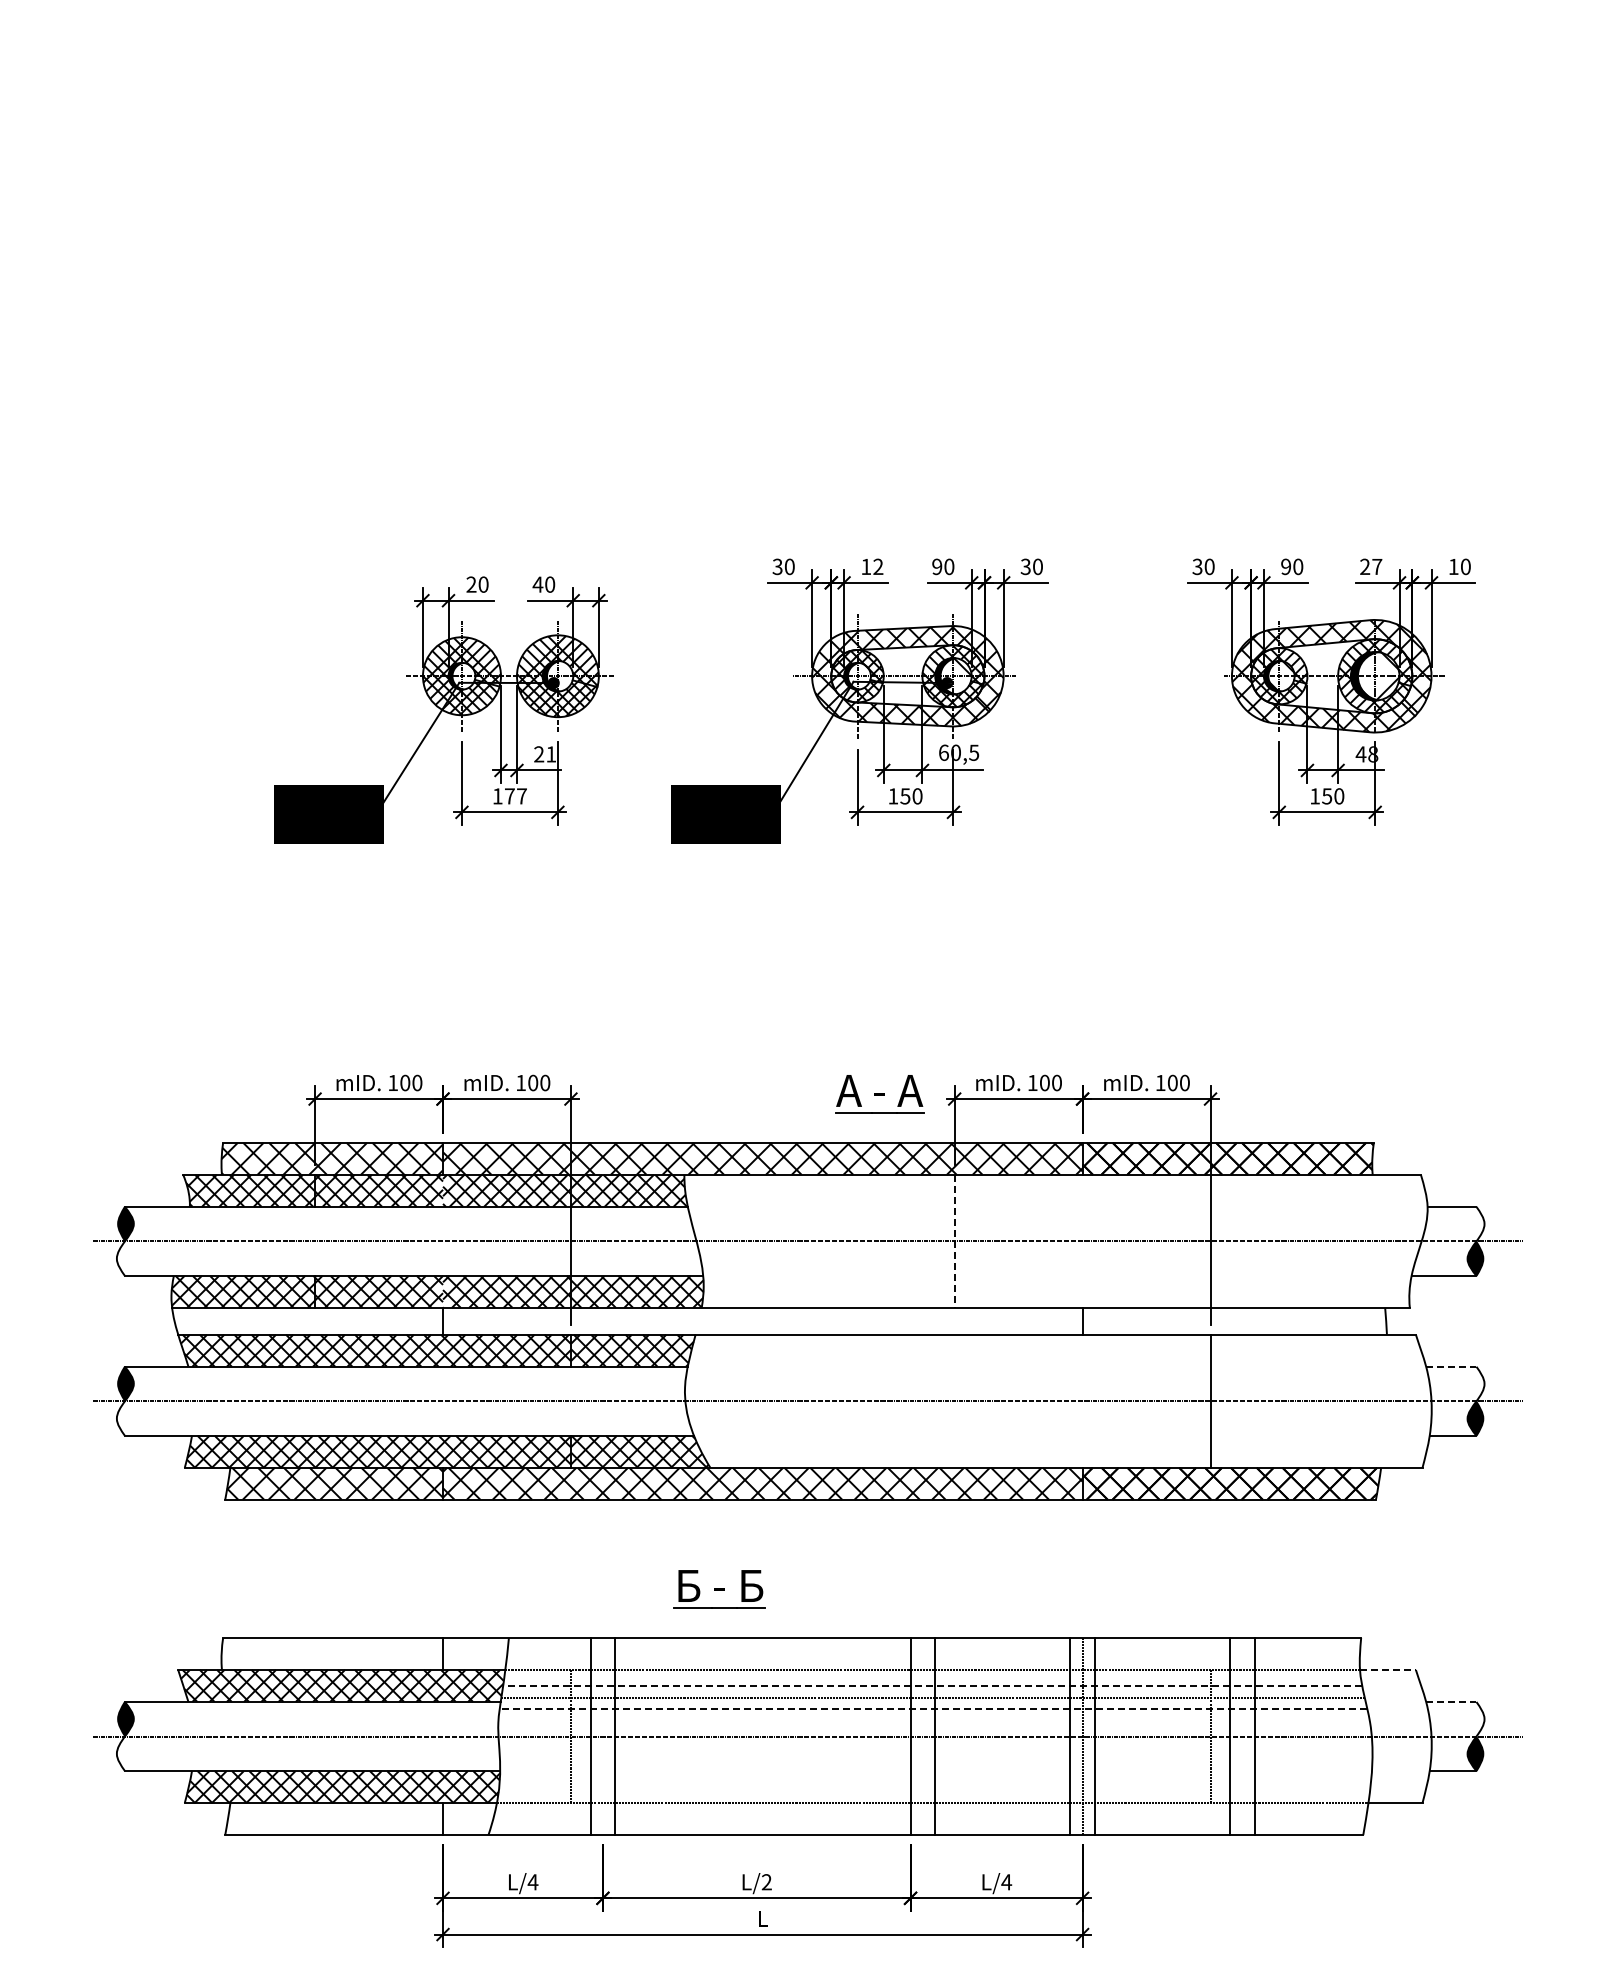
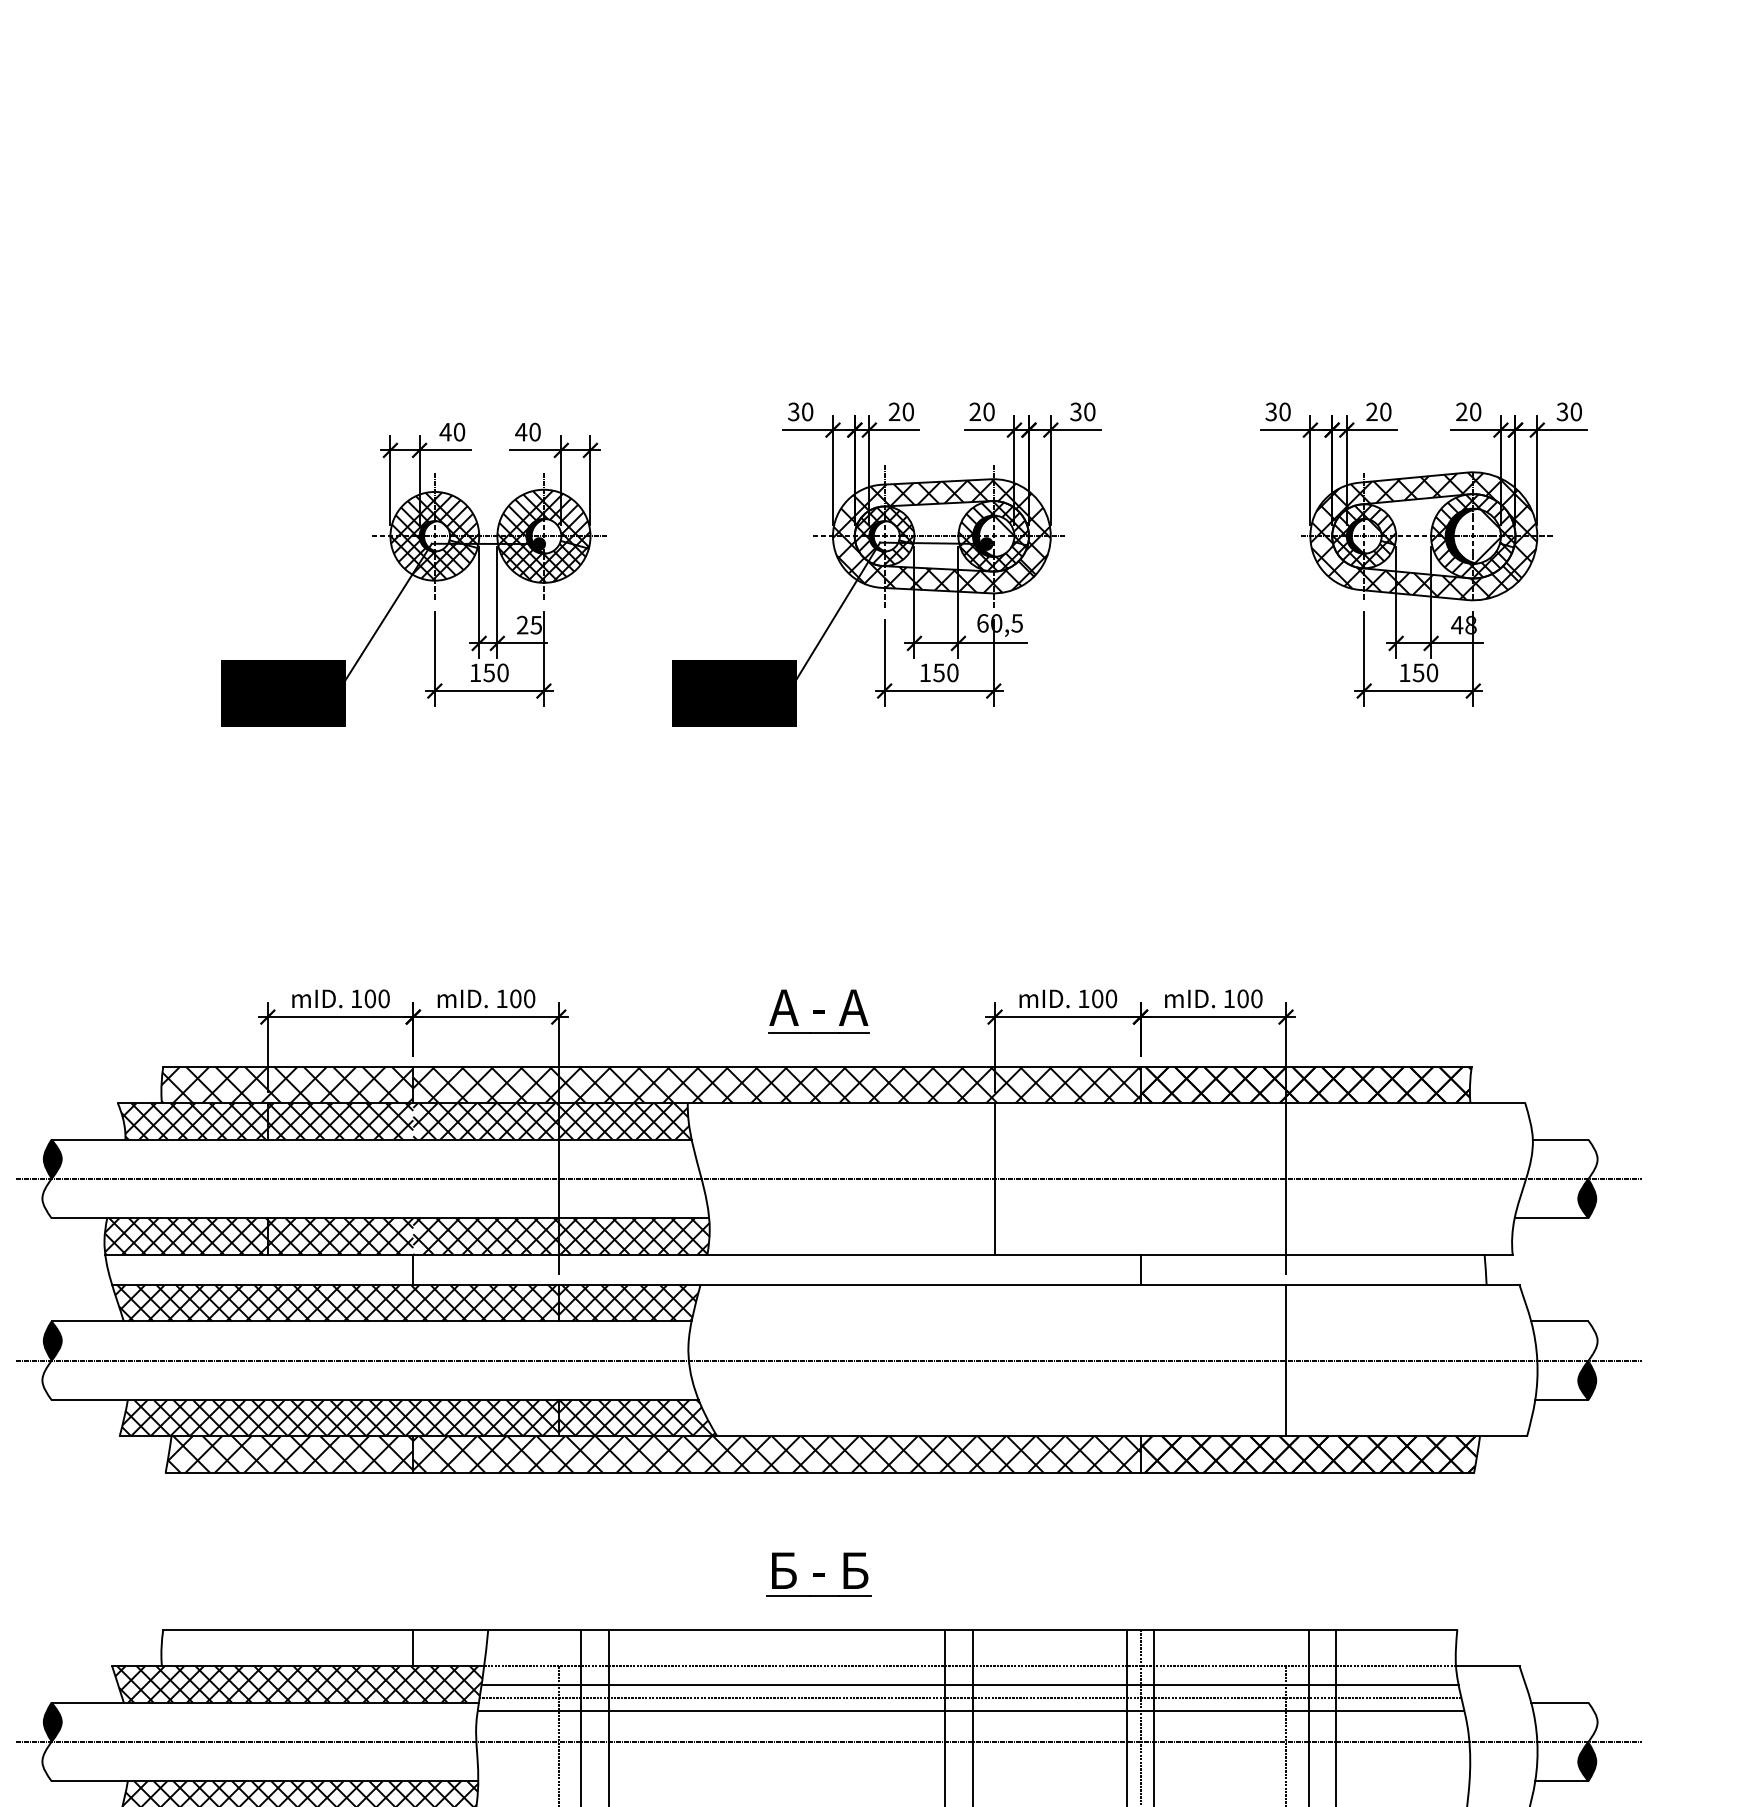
text: (872, 566) -> (901, 411), 12 -> 20
text: (1377, 566) -> (1475, 411), 27 -> 20
text: (1453, 566) -> (1562, 411), 10 -> 30
text: (937, 567) -> (975, 412), 90 -> 20
text: (1286, 567) -> (1372, 412), 90 -> 20
text: (471, 584) -> (445, 431), 20 -> 40
text: (551, 754) -> (536, 625), 21 -> 25
text: (515, 796) -> (495, 673), 177 -> 150
part: (879, 1094) -> (818, 1011), moved
line: (954, 1241) -> (994, 1179), dashed -> solid
line: (1451, 1366) -> (1560, 1321), dashed -> solid
part: (719, 1589) -> (818, 1574), moved
line: (1387, 1670) -> (1487, 1666), dashed -> solid
line: (932, 1686) -> (969, 1685), dashed -> solid
line: (1451, 1701) -> (1560, 1702), dashed -> solid
line: (933, 1709) -> (971, 1711), dashed -> solid

